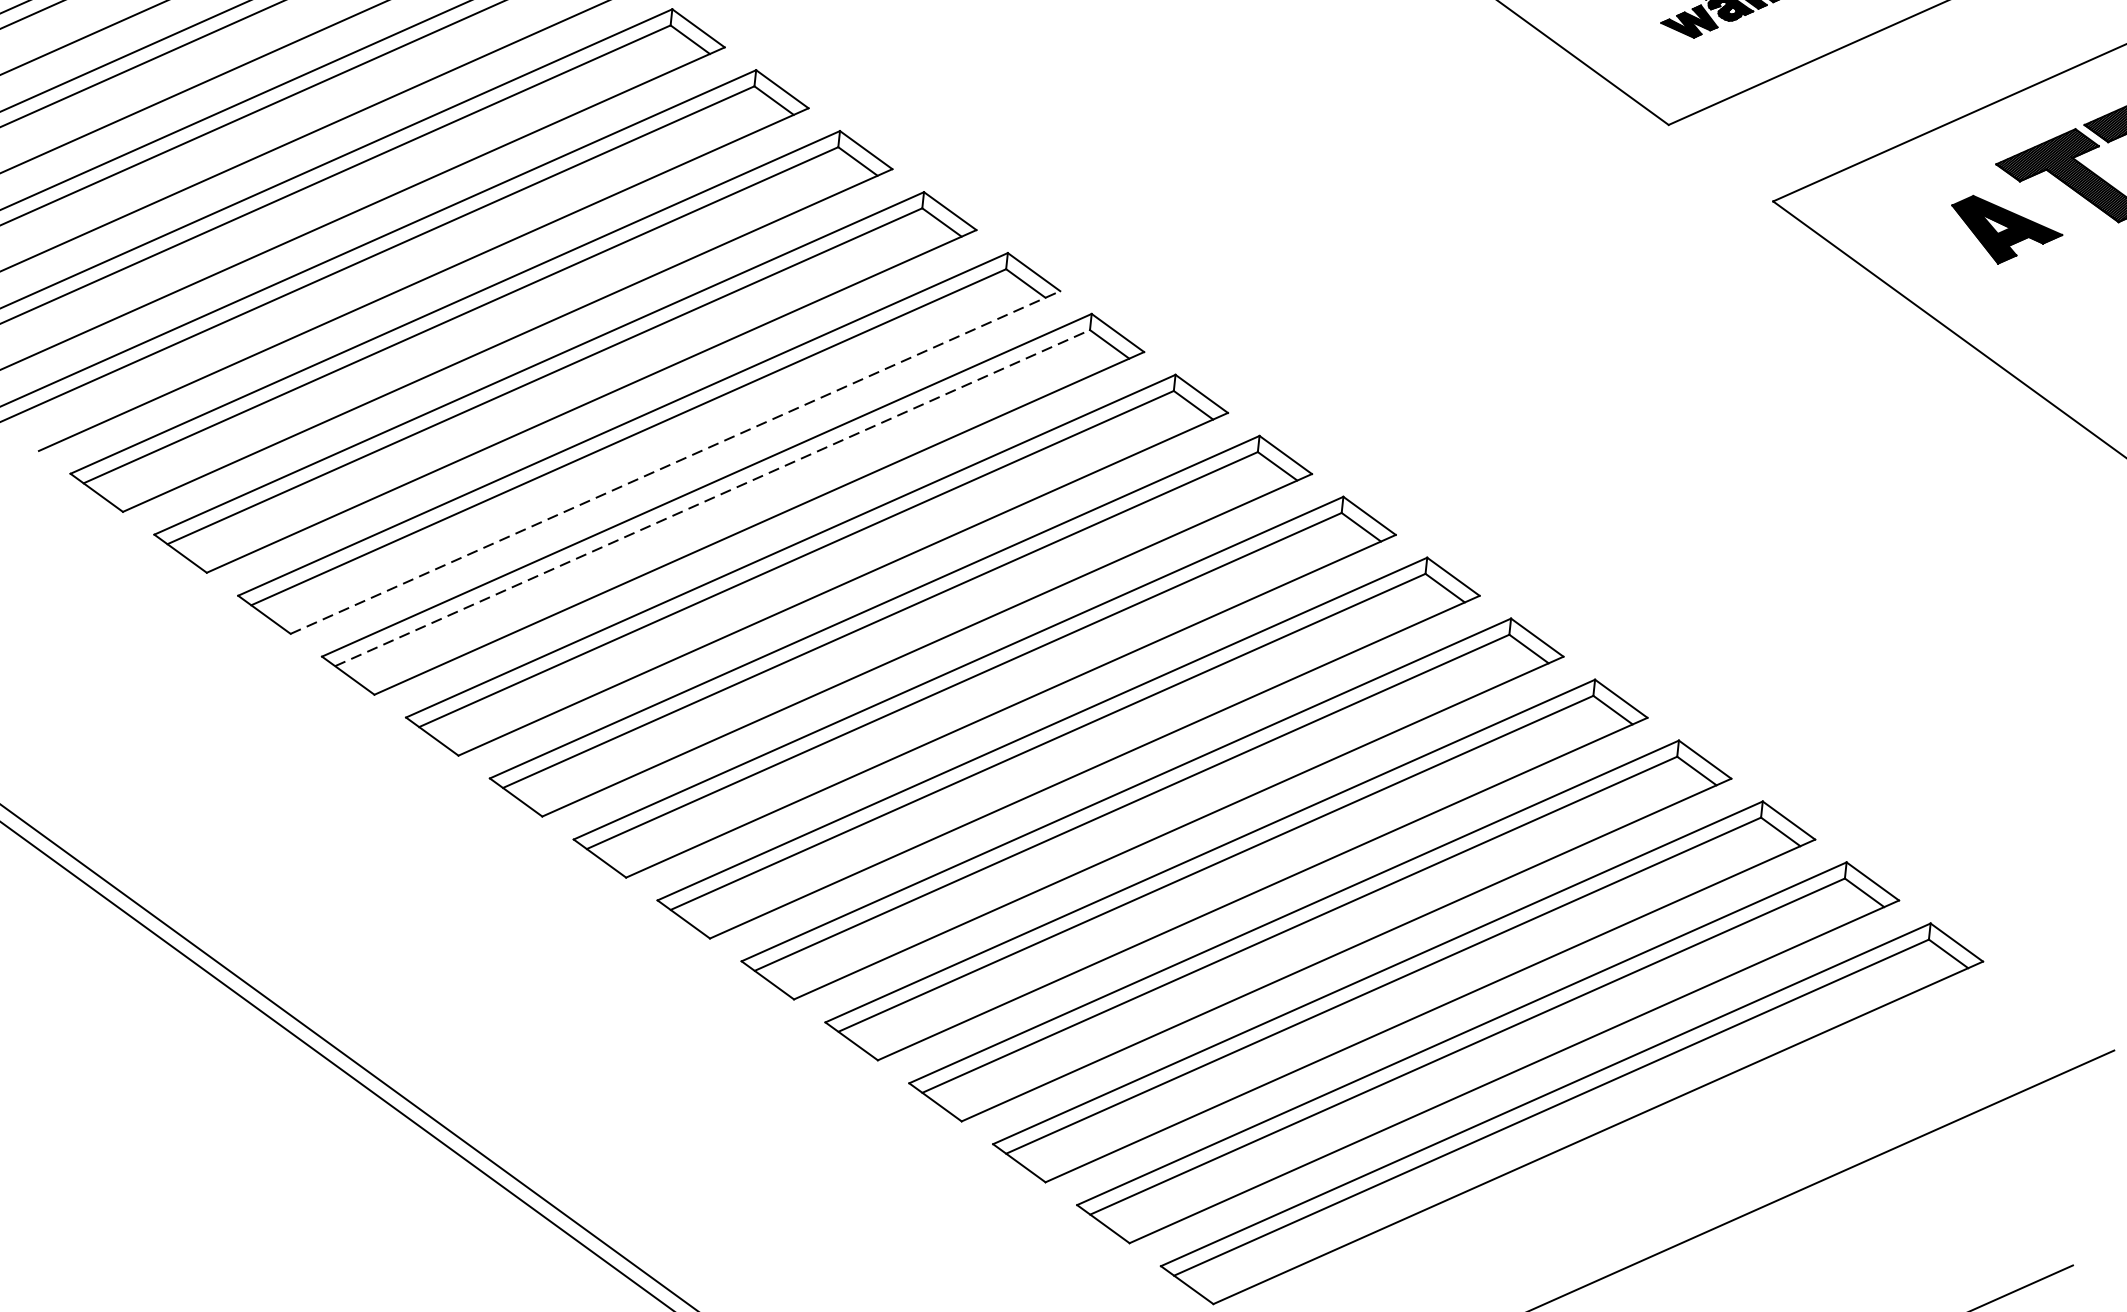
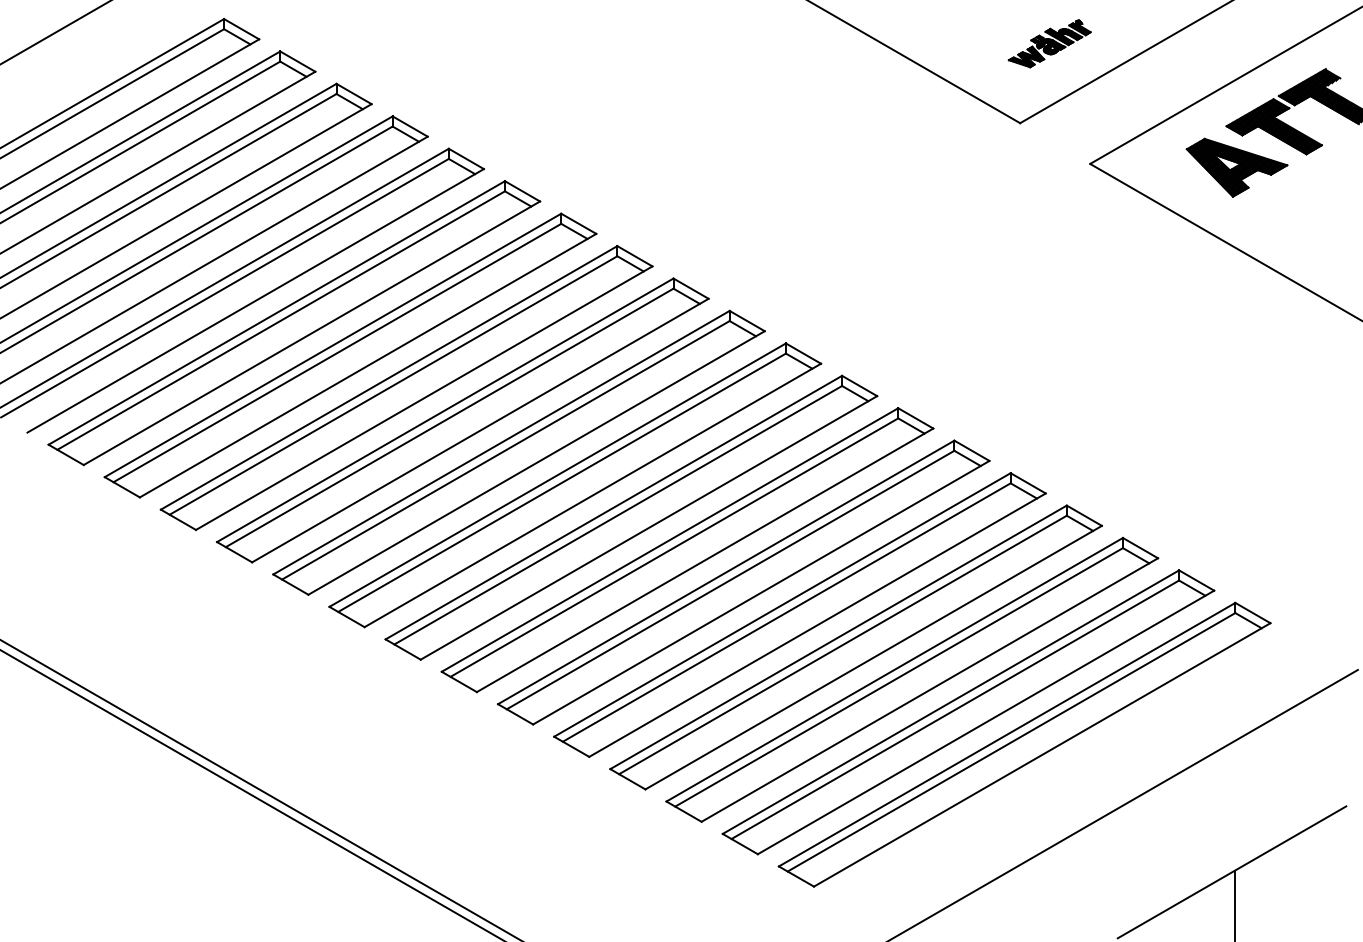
part: (2005, 231) -> (1236, 167), size x1.43
line: (675, 463) -> (424, 398), dashed -> solid
line: (713, 497) -> (450, 417), dashed -> solid

